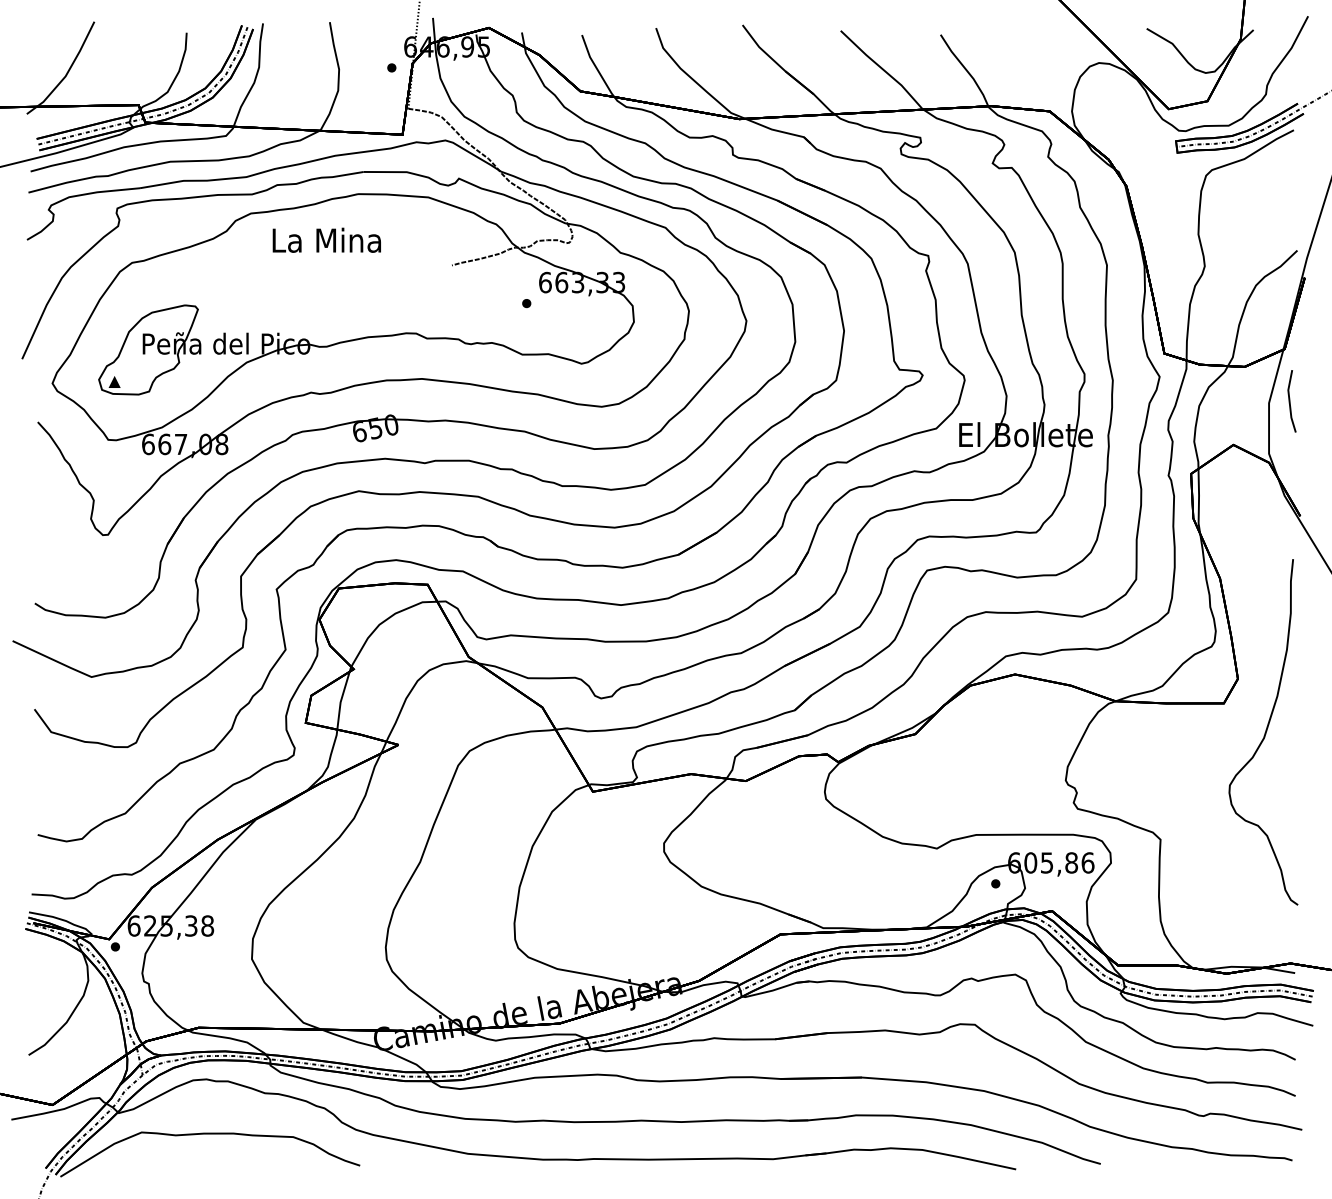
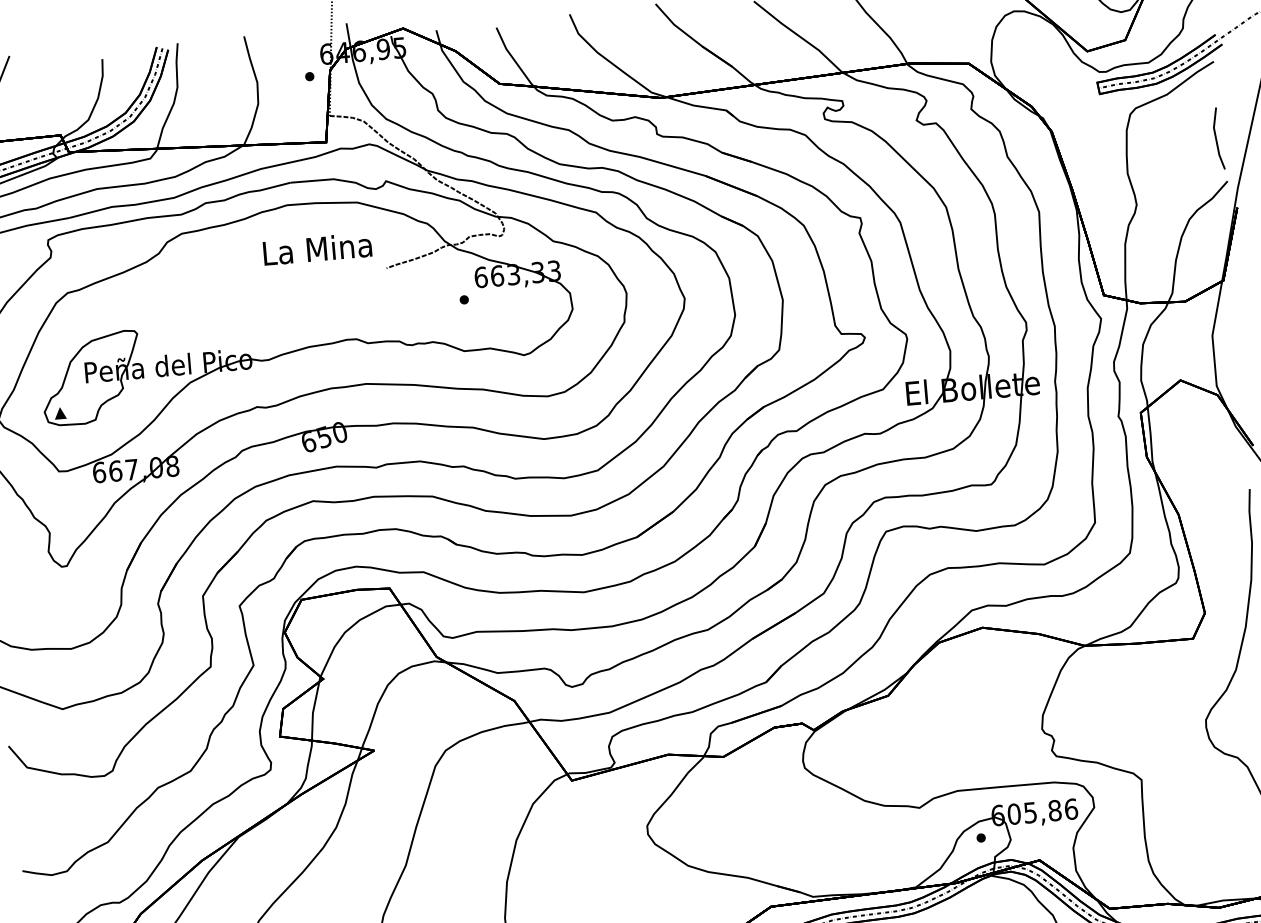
text: (326, 239) -> (317, 248), moved
line: (1290, 401) -> (1217, 138), moved

